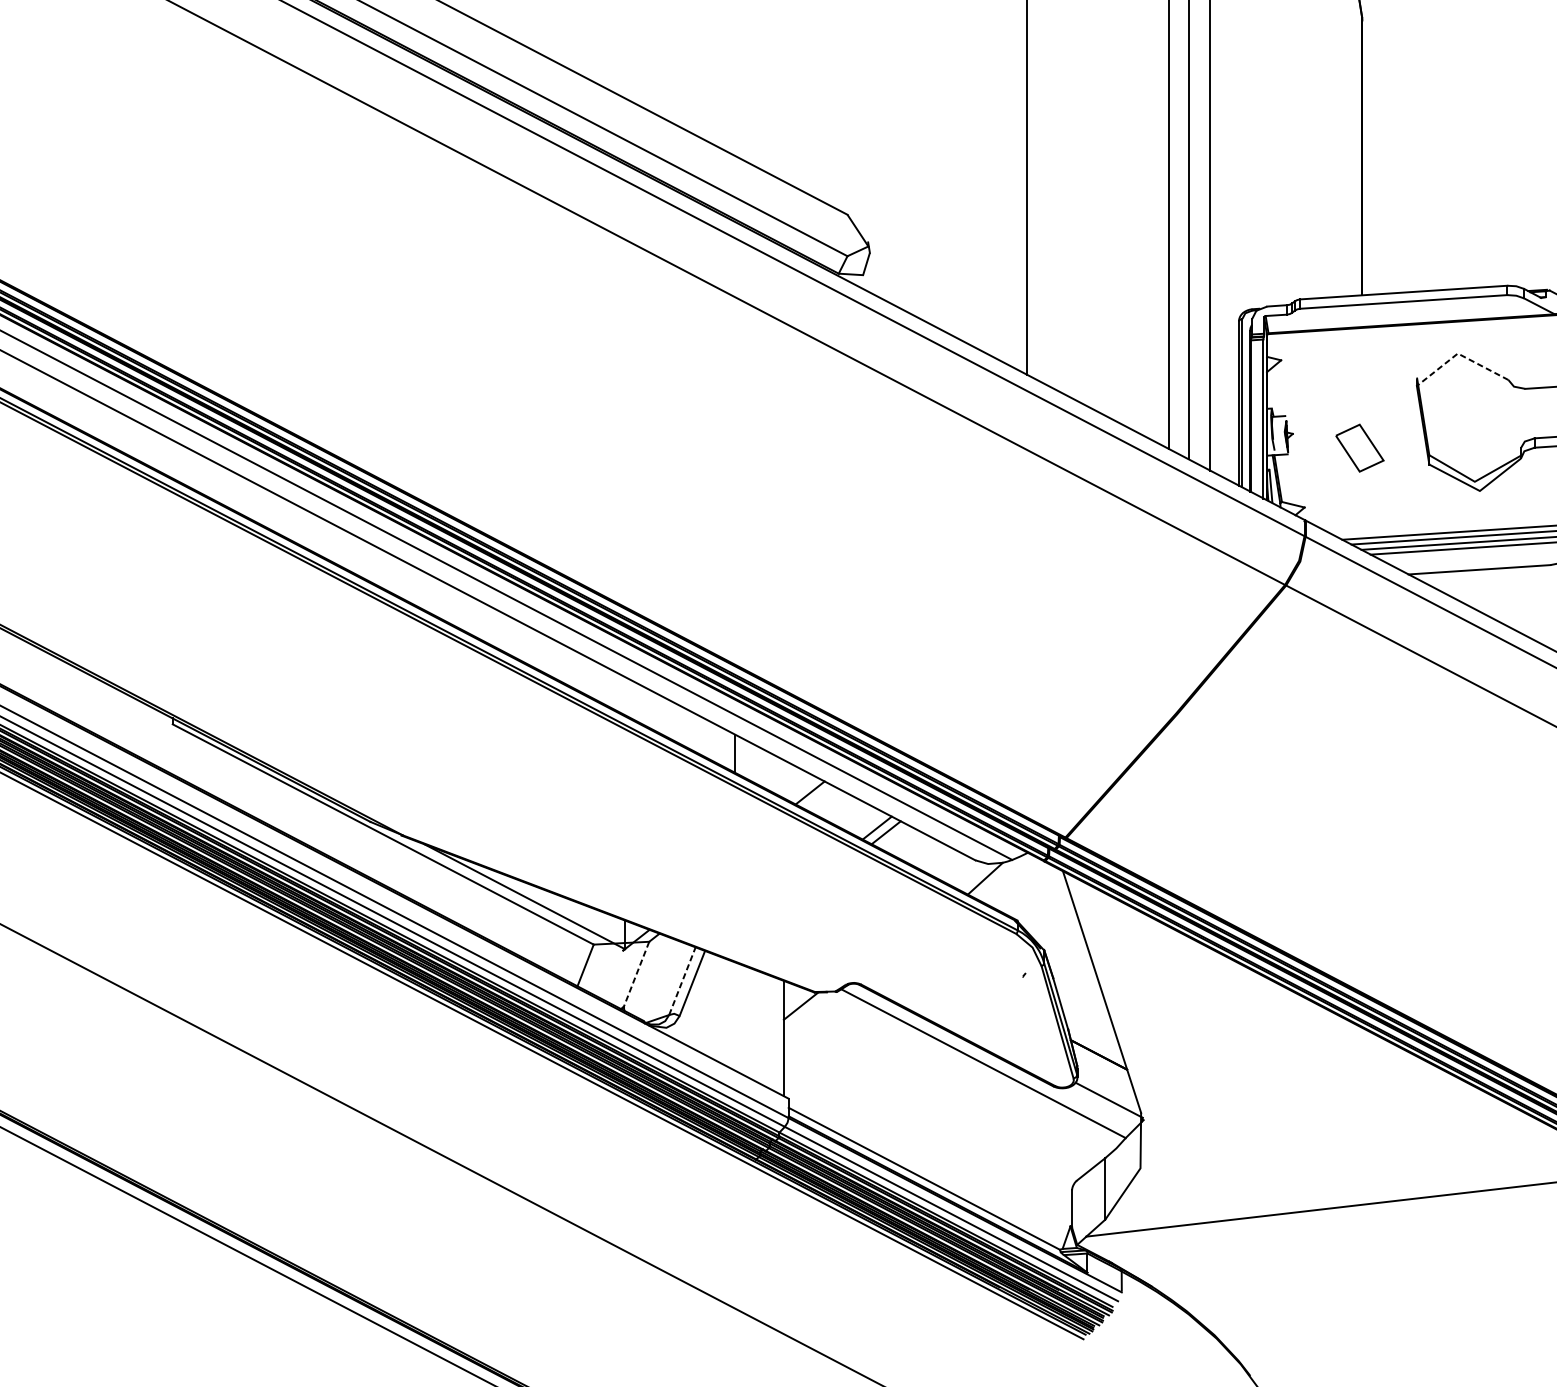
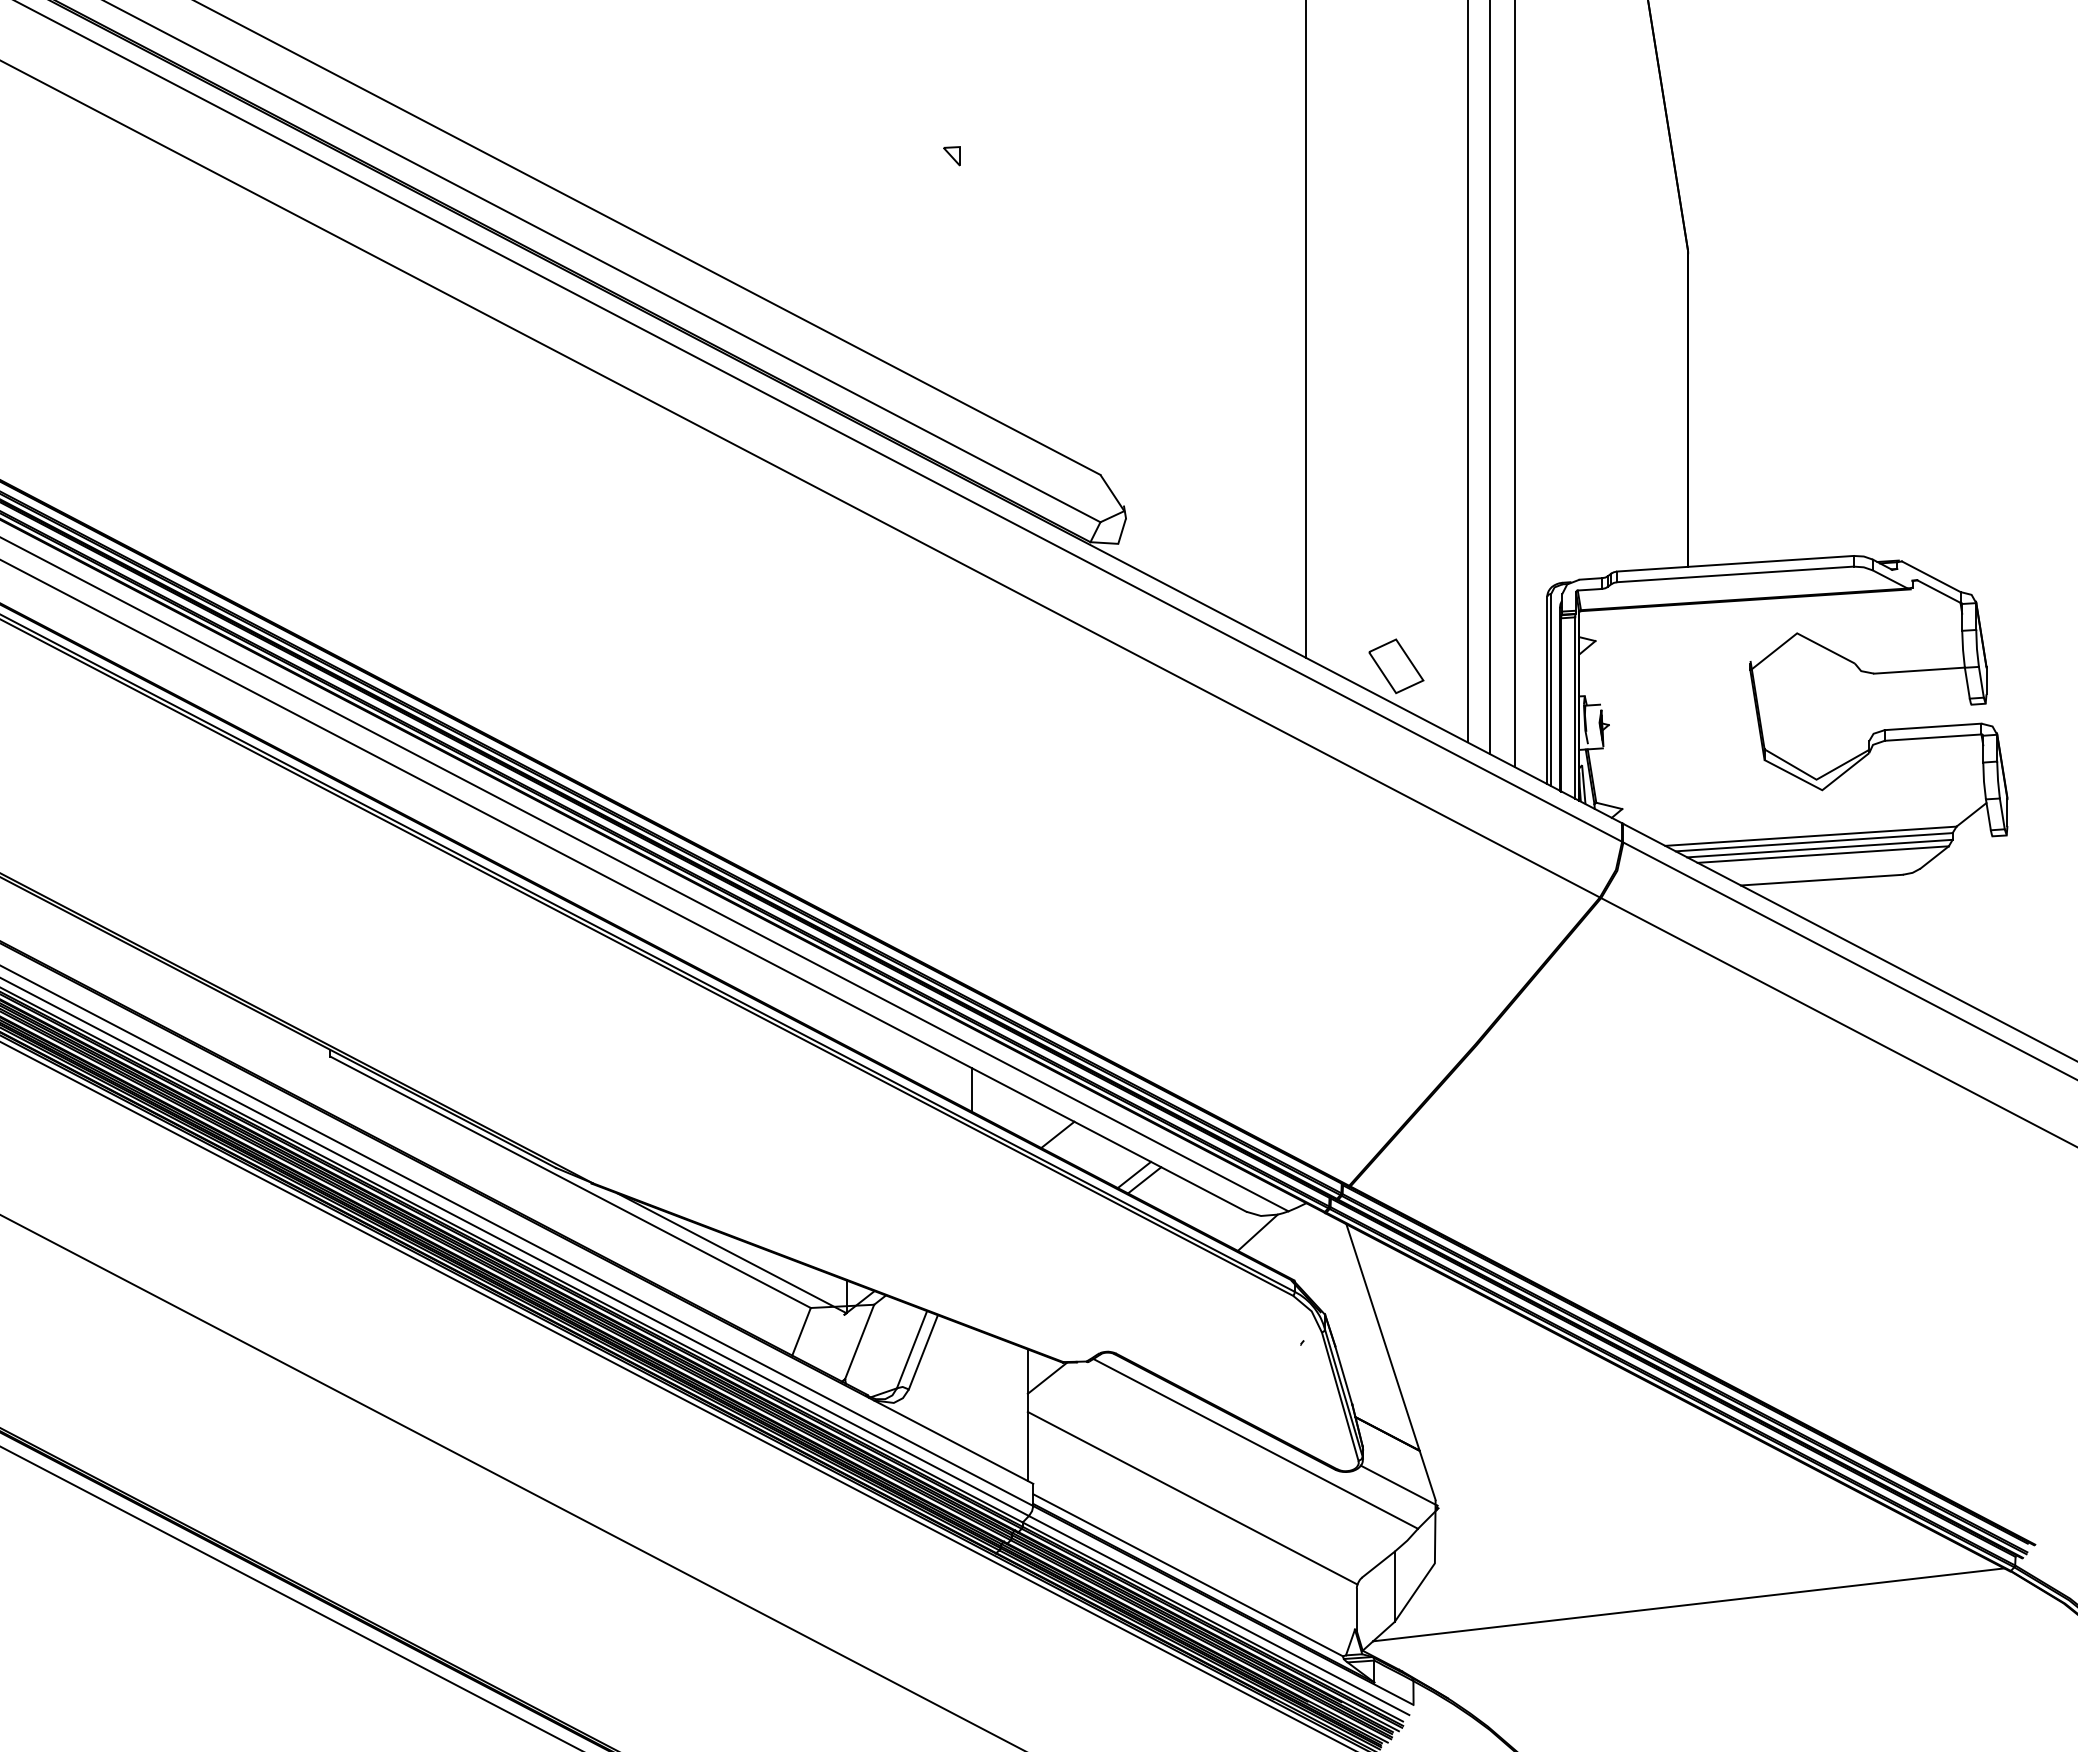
line: (1459, 354) -> (1798, 634), dashed -> solid
part: (1360, 448) -> (1396, 666), moved
line: (636, 973) -> (859, 1341), dashed -> solid
line: (682, 980) -> (912, 1349), dashed -> solid
line: (928, 1110) -> (1192, 1497), added

